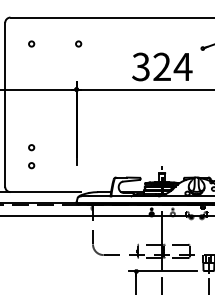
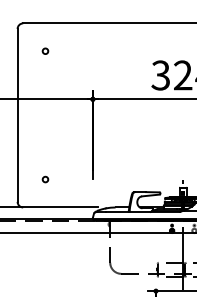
circle: (78, 43) -> (94, 50), removed
circle: (31, 147) -> (45, 160), removed

